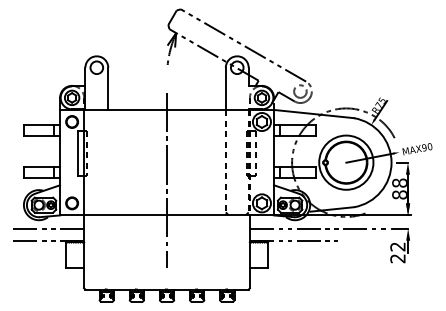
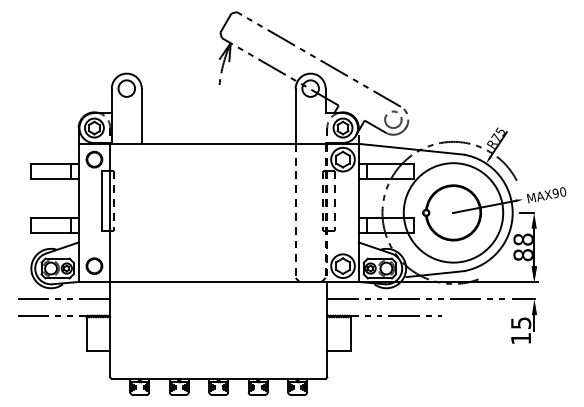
circle: (346, 162) -> (453, 212), size x1.4
line: (166, 179) -> (218, 235), removed
text: (398, 252) -> (521, 330), 22 -> 15

